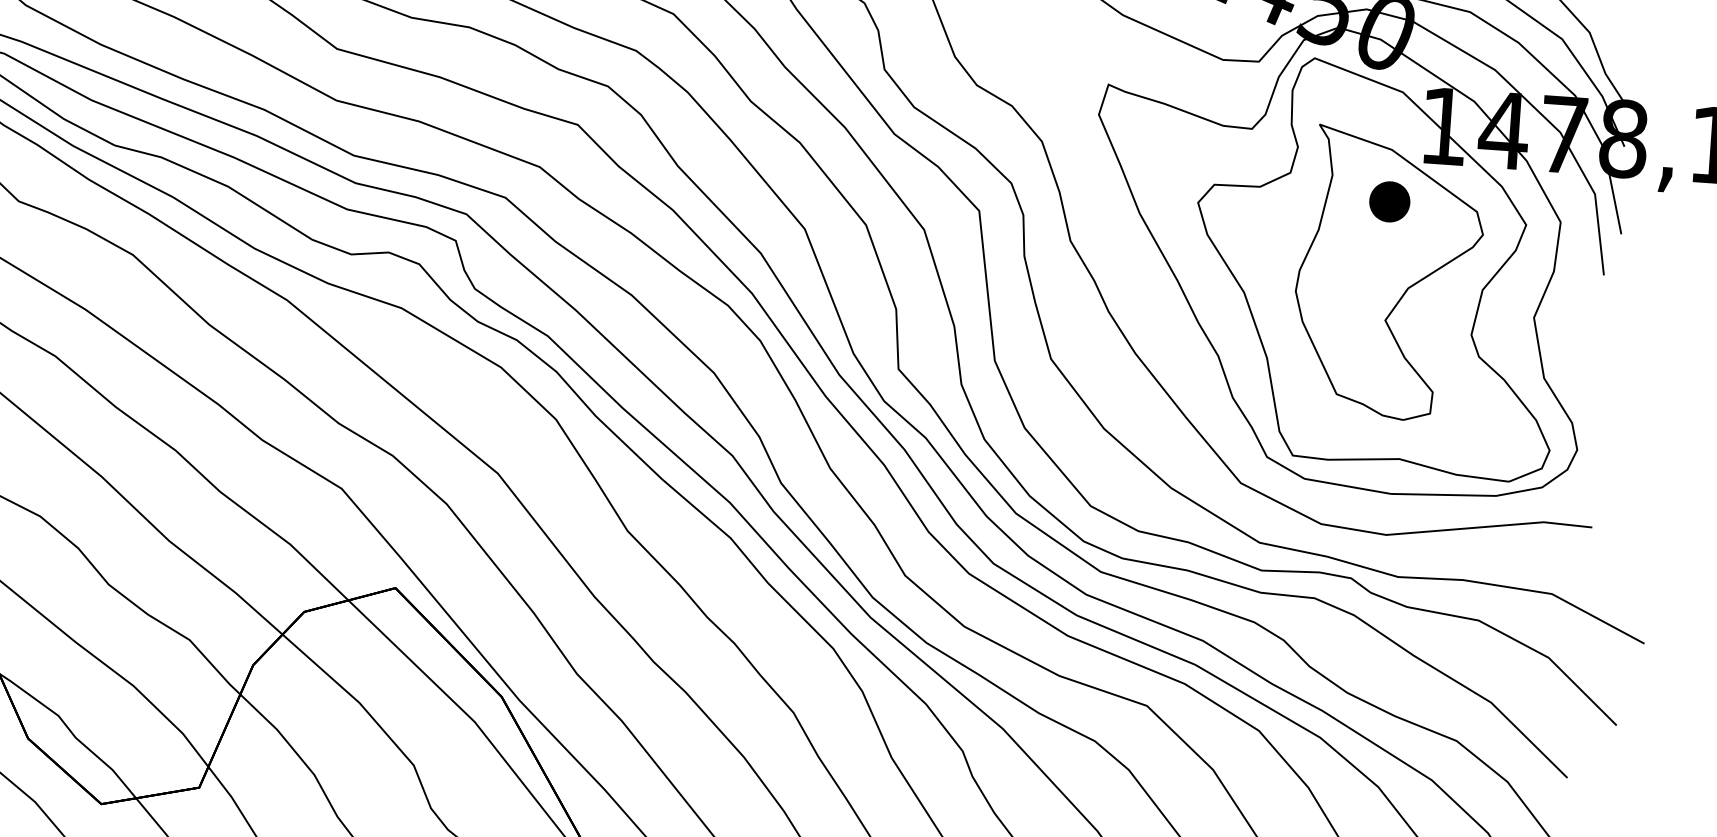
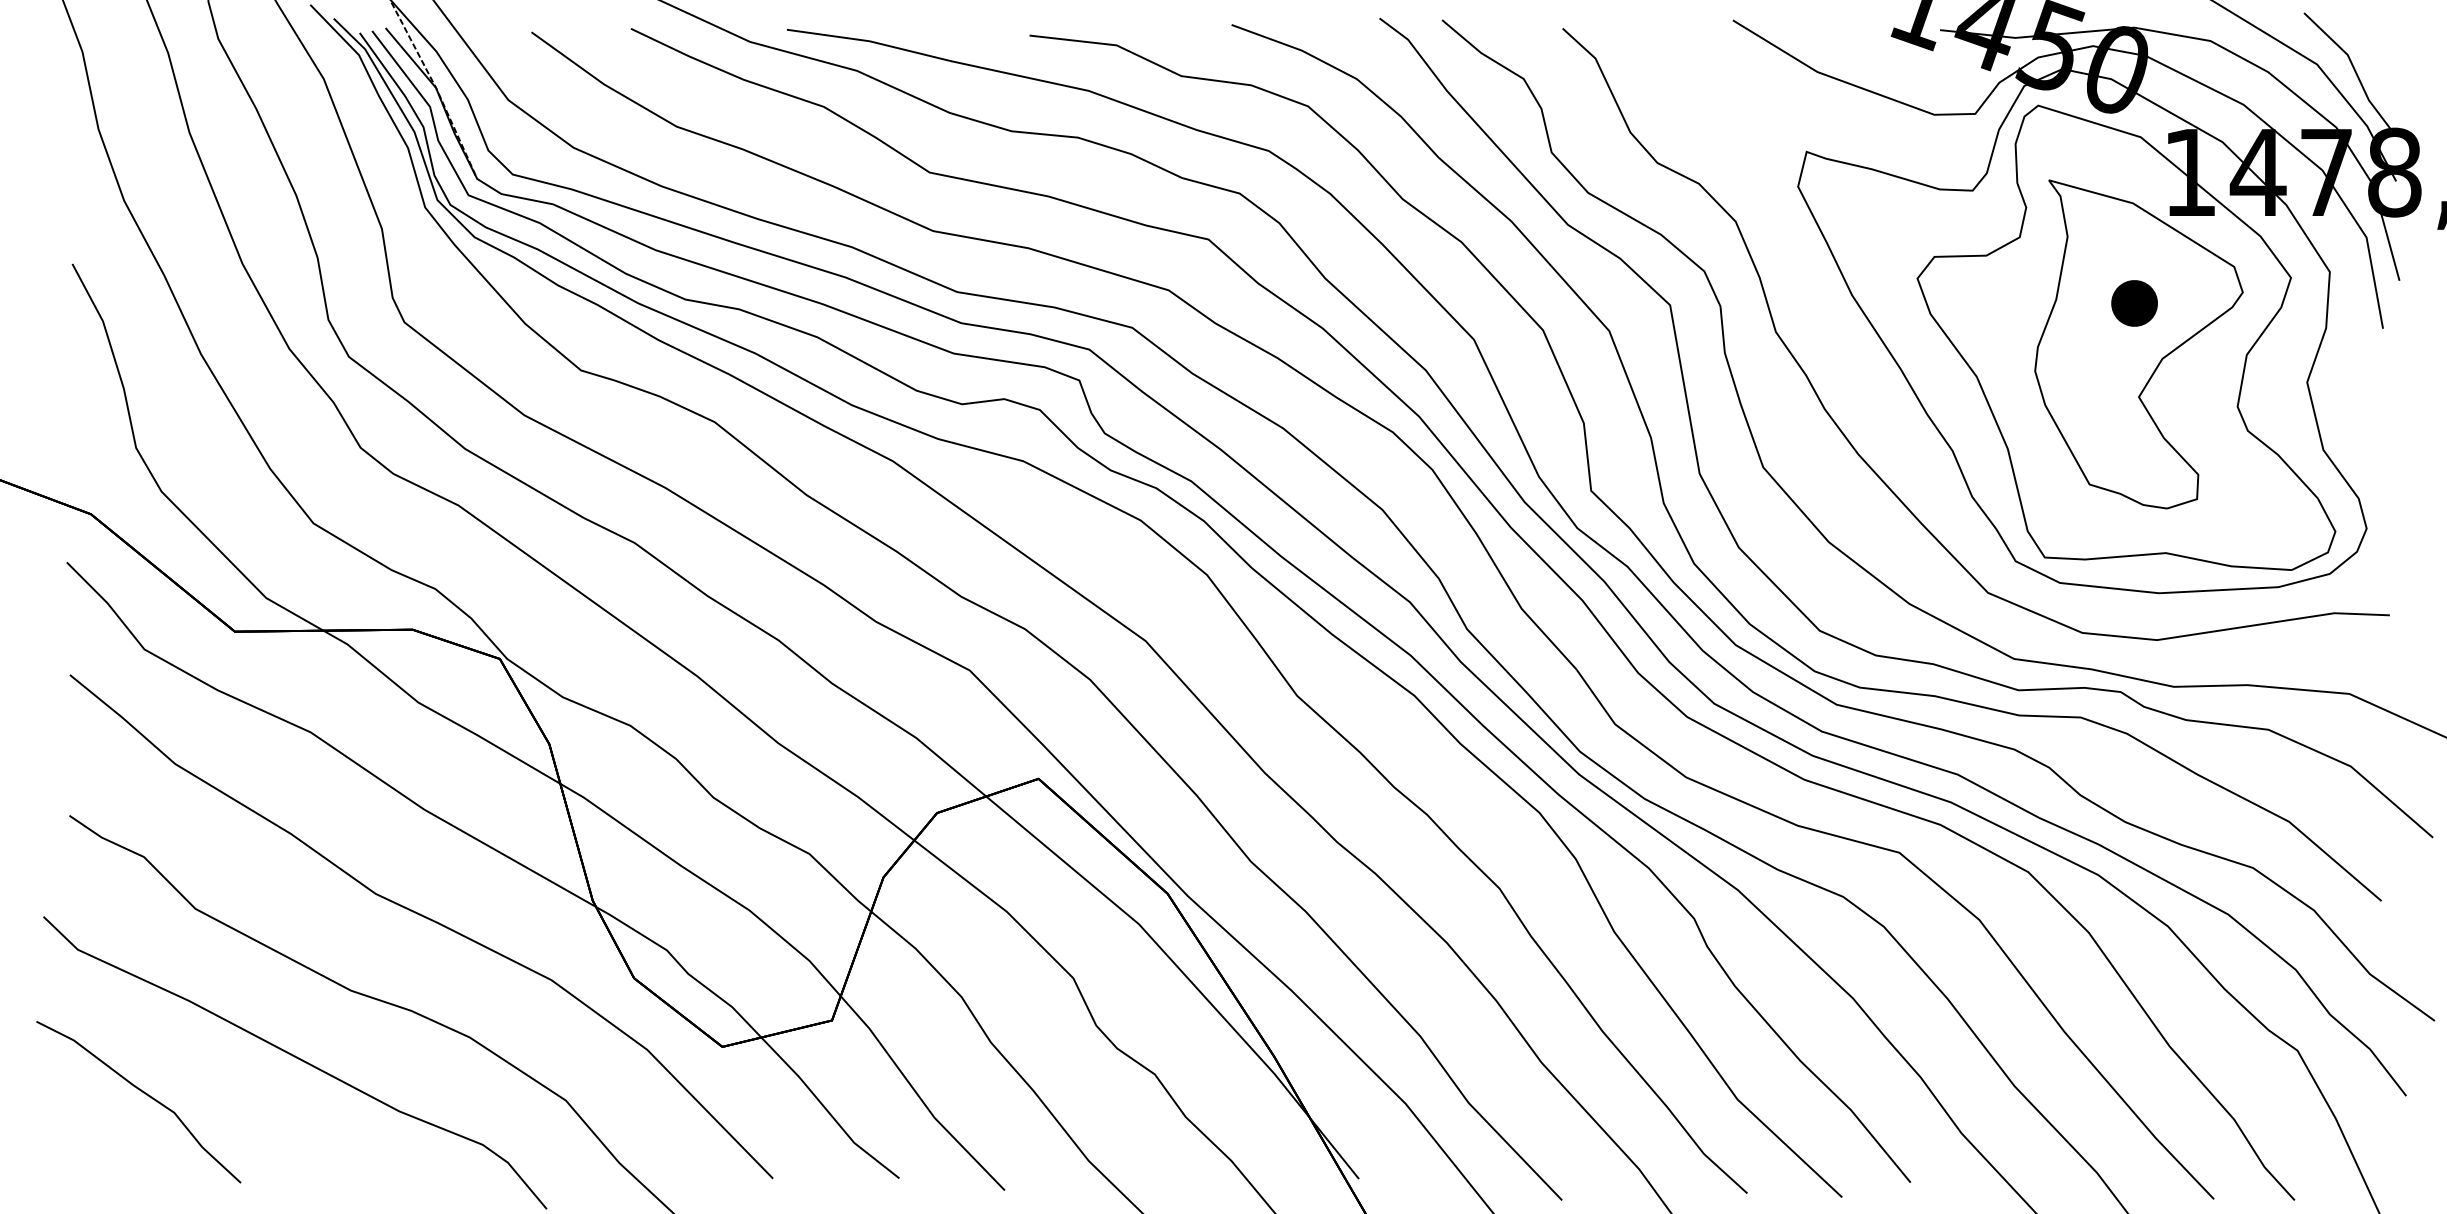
part: (1389, 201) -> (2134, 303), moved

